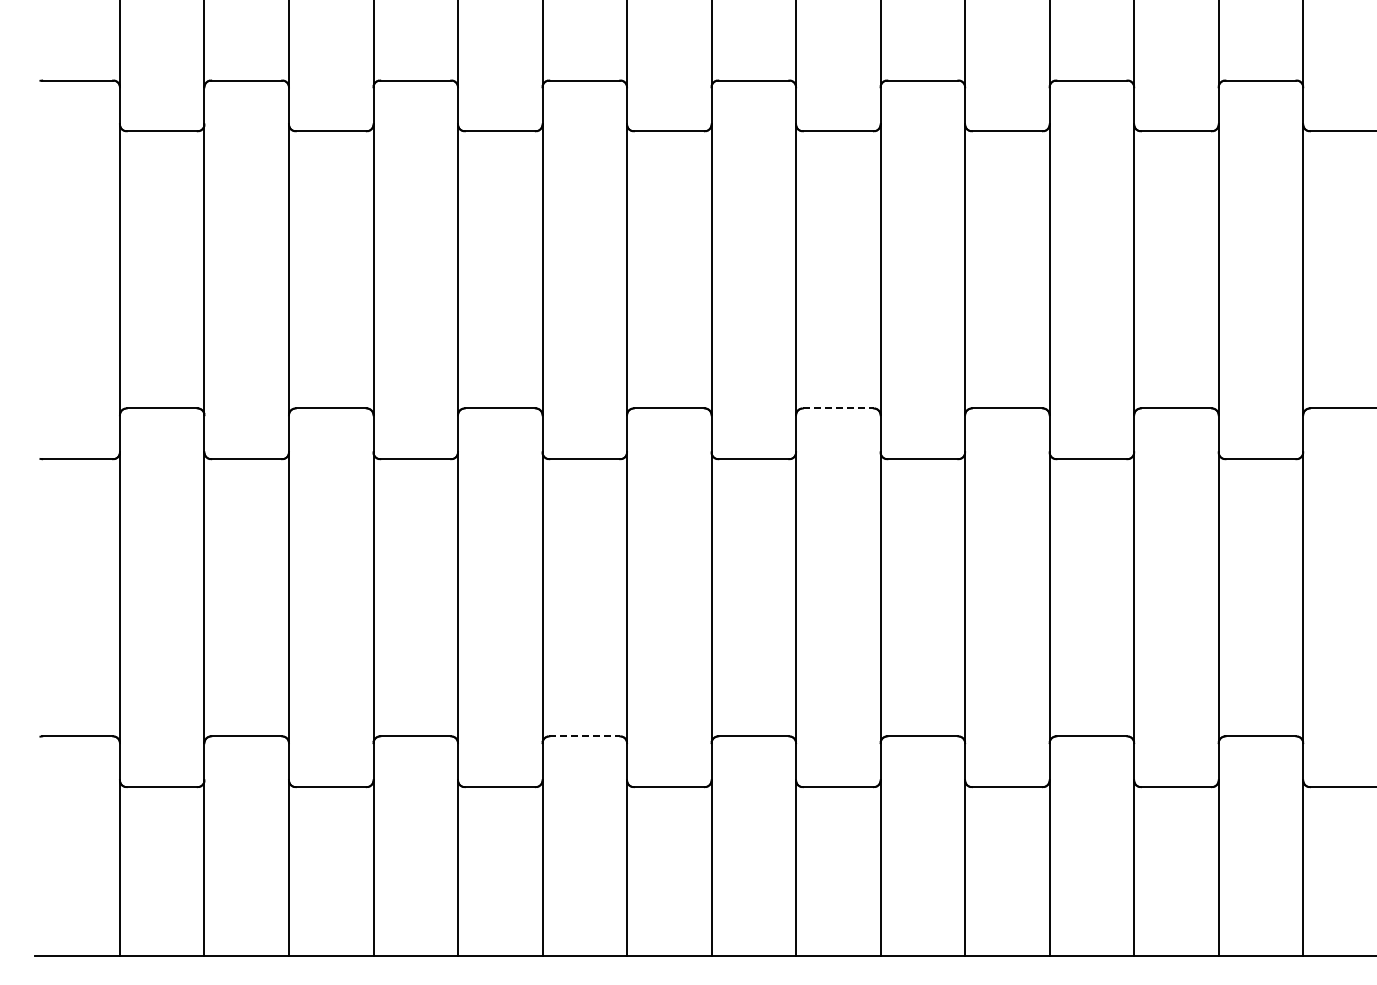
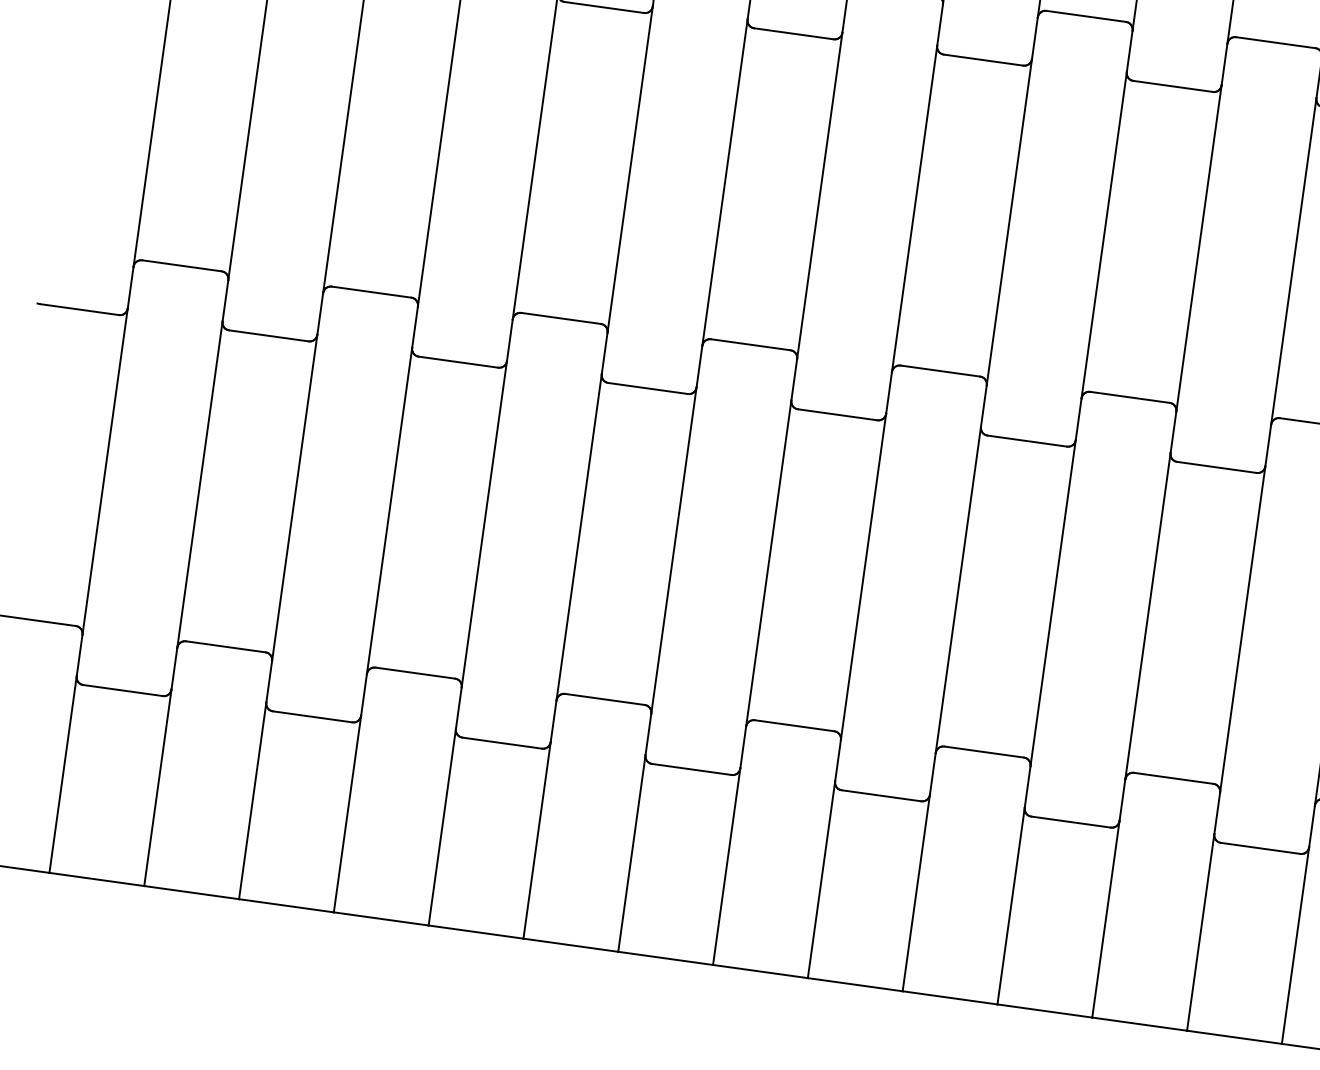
line: (838, 408) -> (940, 371), dashed -> solid
line: (585, 736) -> (605, 699), dashed -> solid

